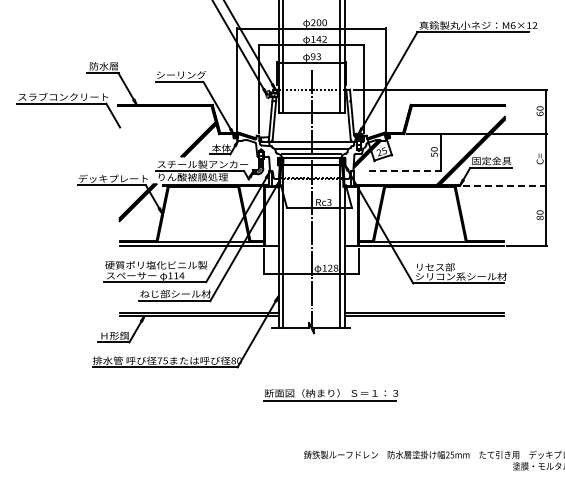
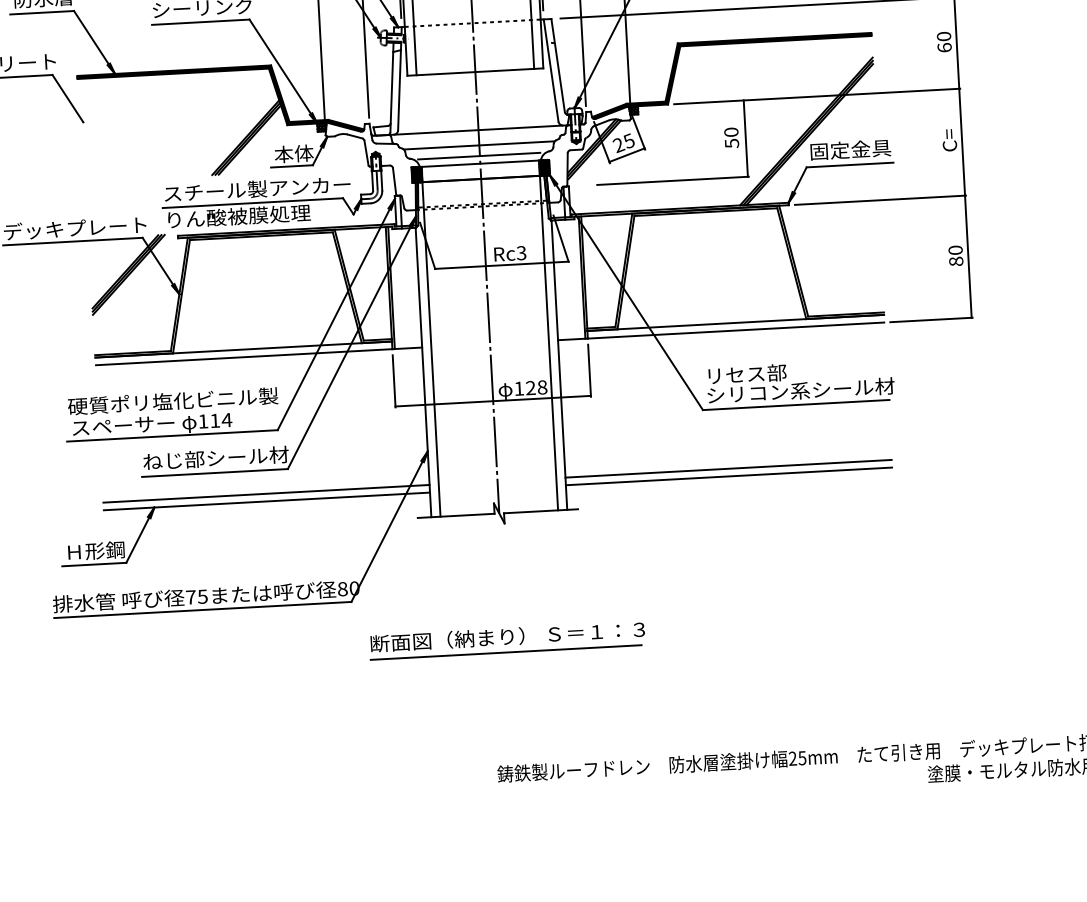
line: (404, 171) -> (672, 181), dashed -> solid
line: (504, 186) -> (879, 200), dashed -> solid
part: (330, 395) -> (505, 641), moved

